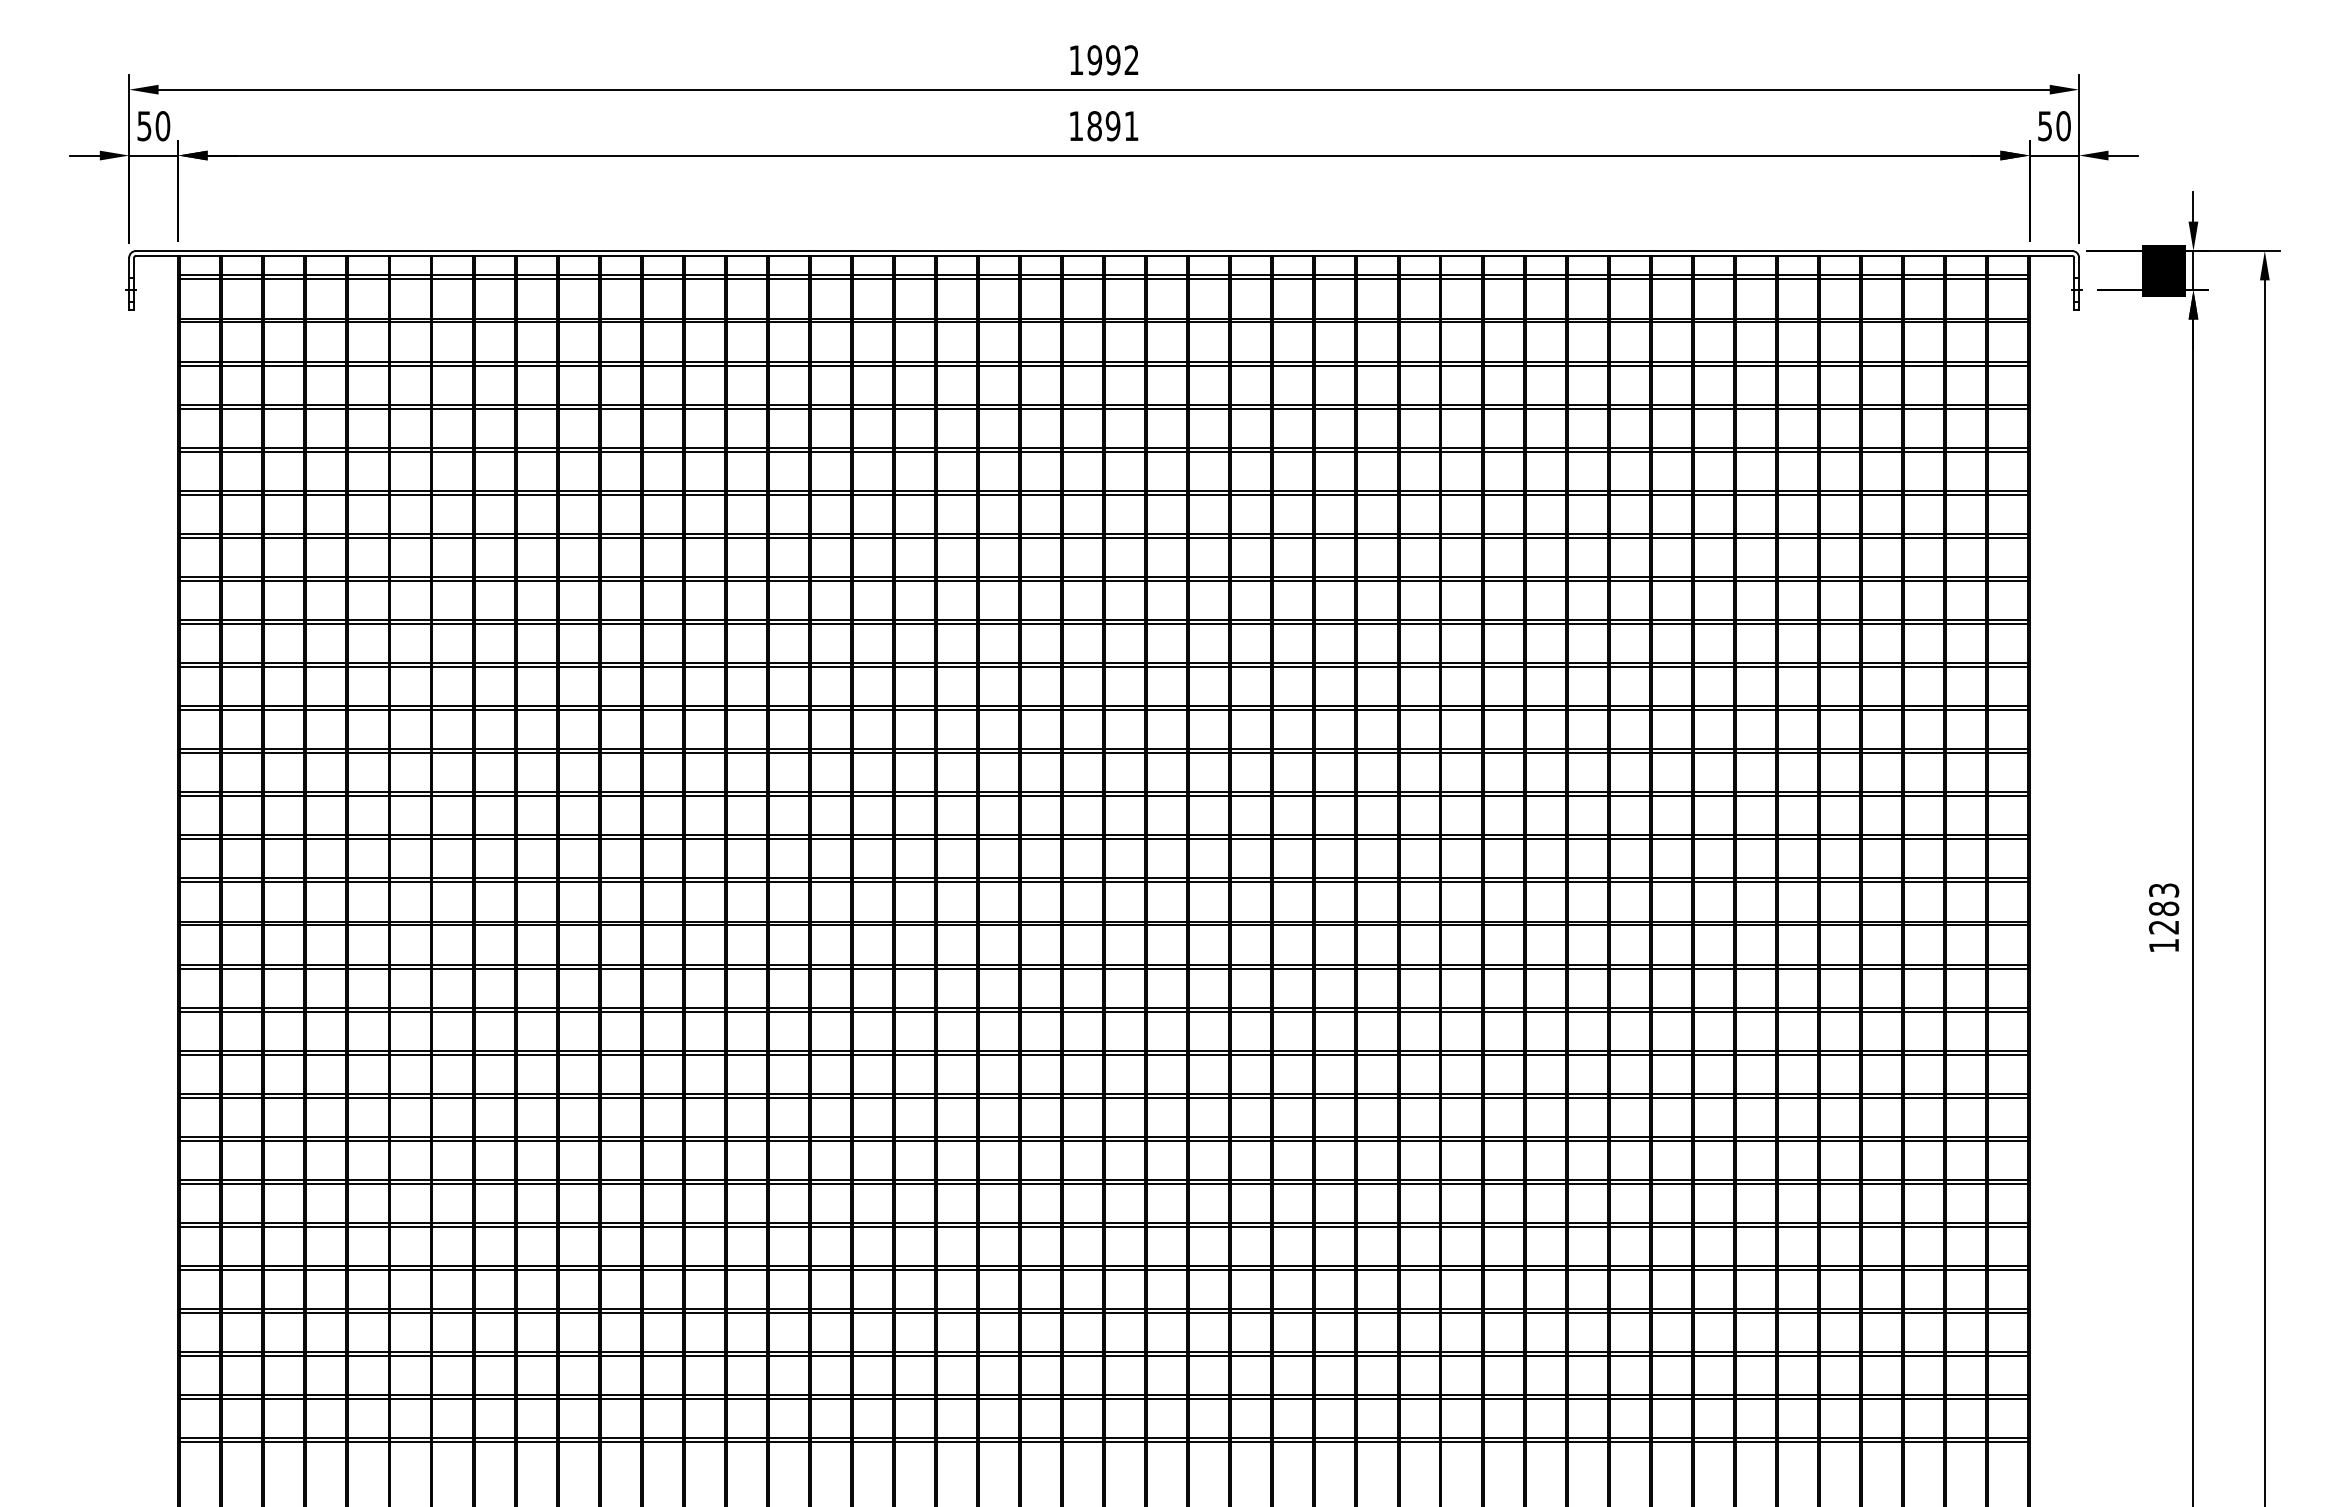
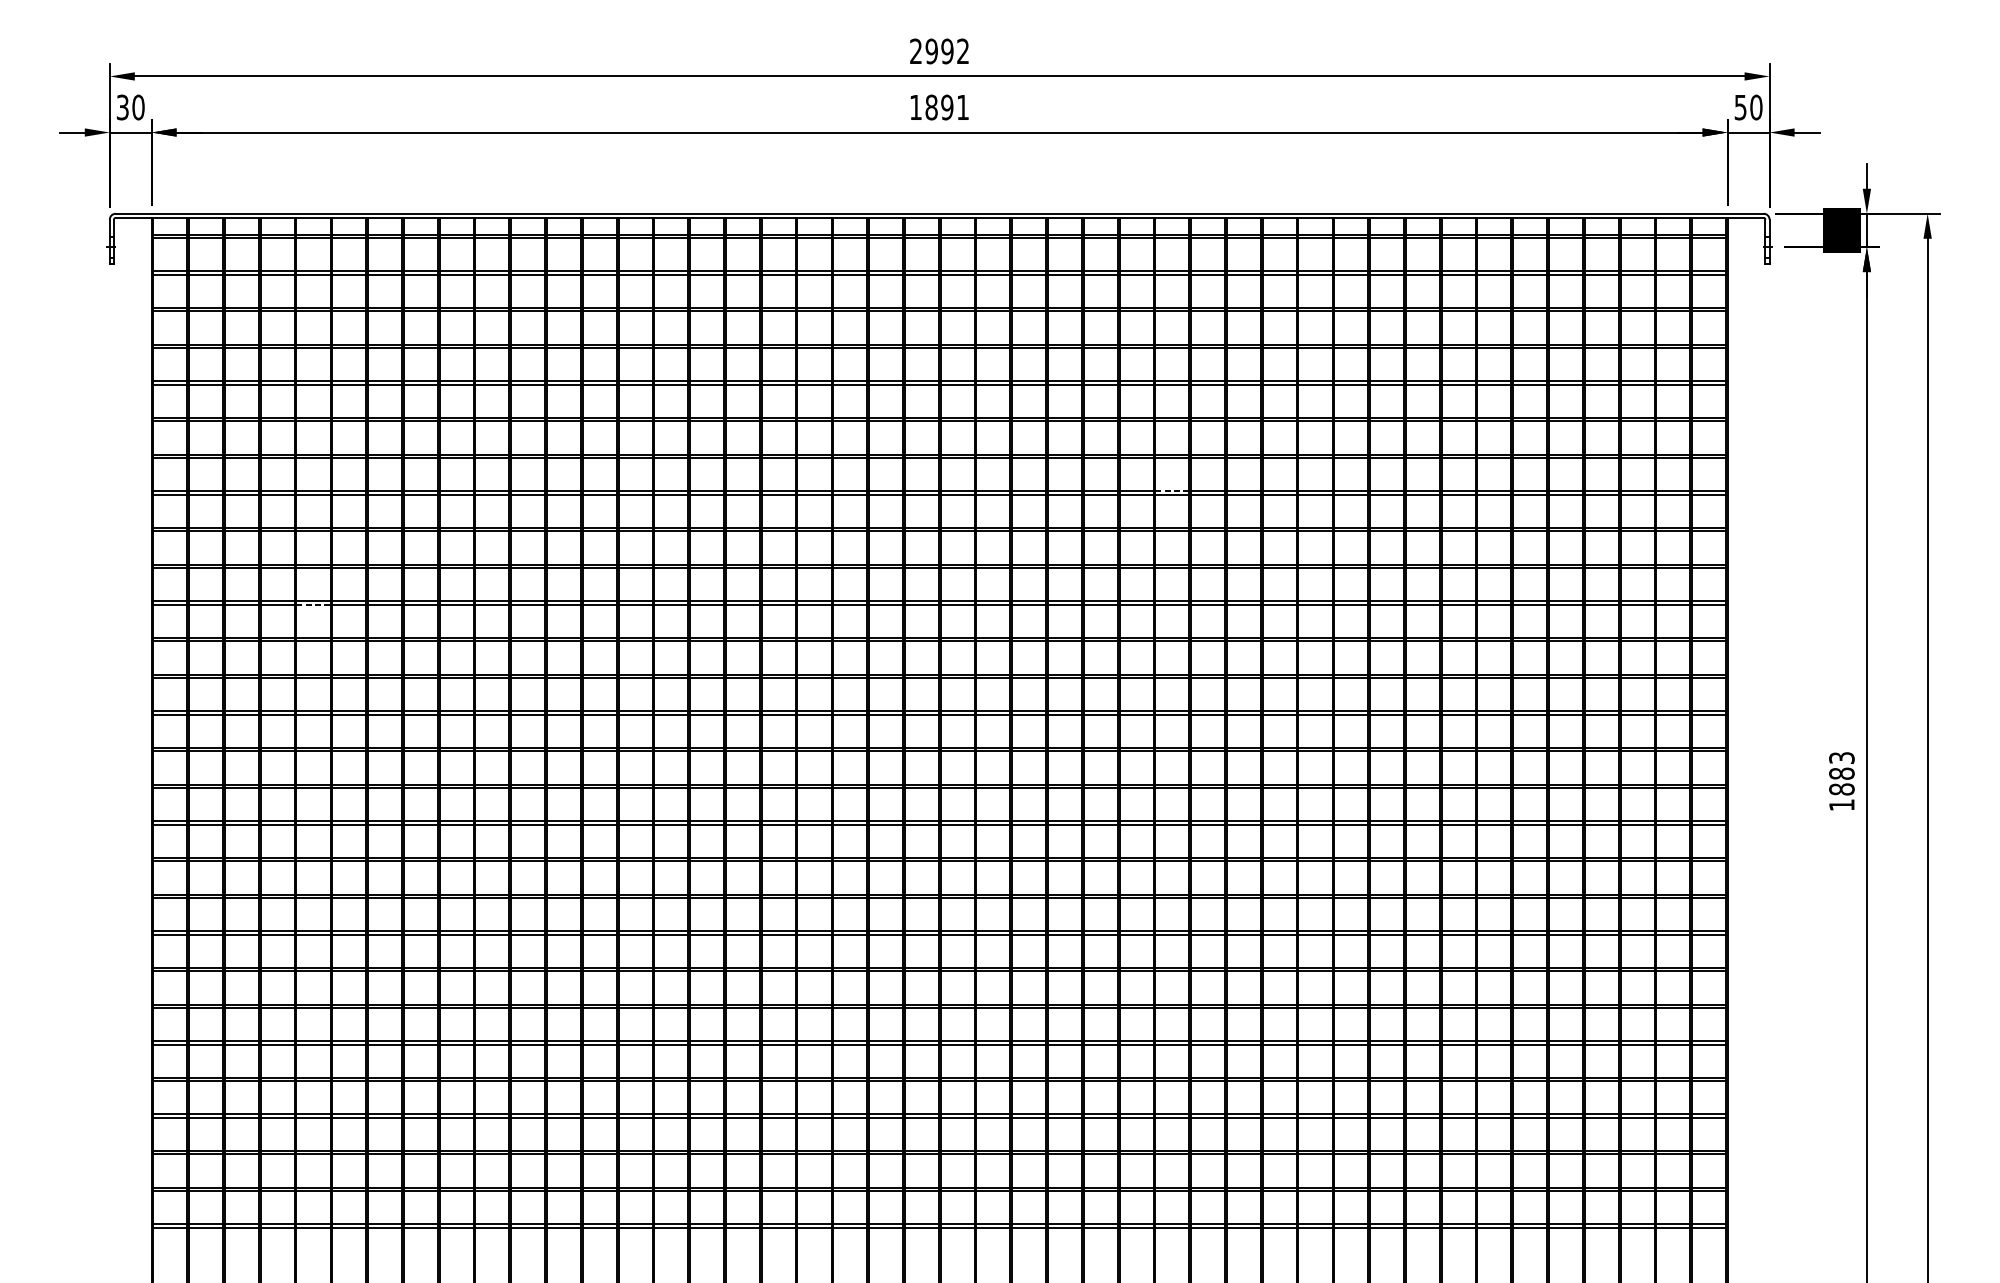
text: (1075, 59) -> (915, 50), 1992 -> 2992
text: (144, 125) -> (122, 106), 50 -> 30
line: (1377, 576) -> (1172, 490), solid -> dashed
line: (368, 710) -> (313, 604), solid -> dashed
text: (2164, 927) -> (1842, 789), 1283 -> 1883

